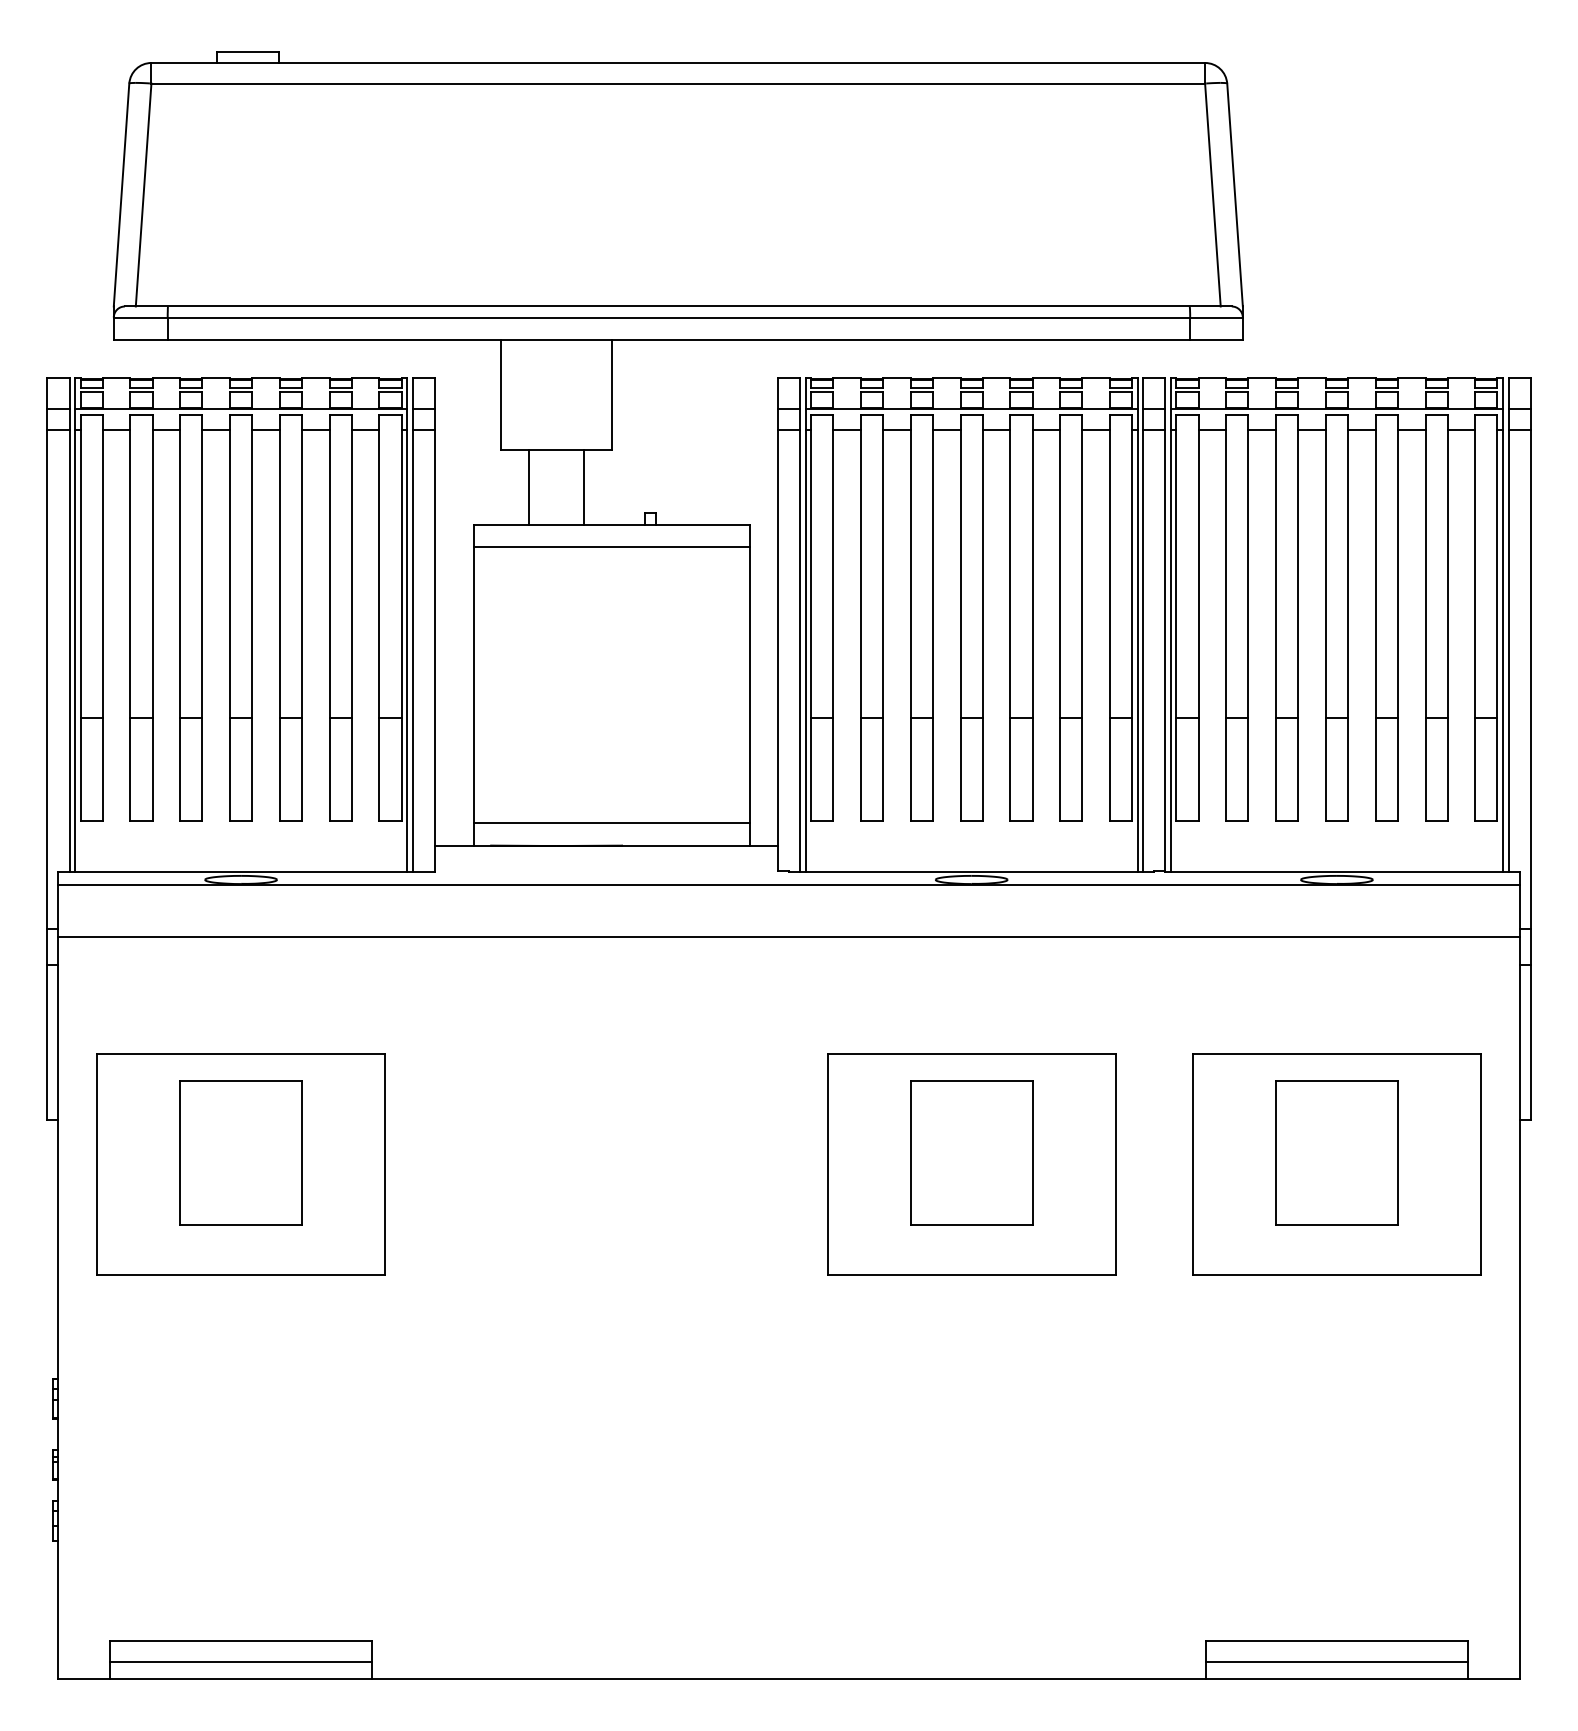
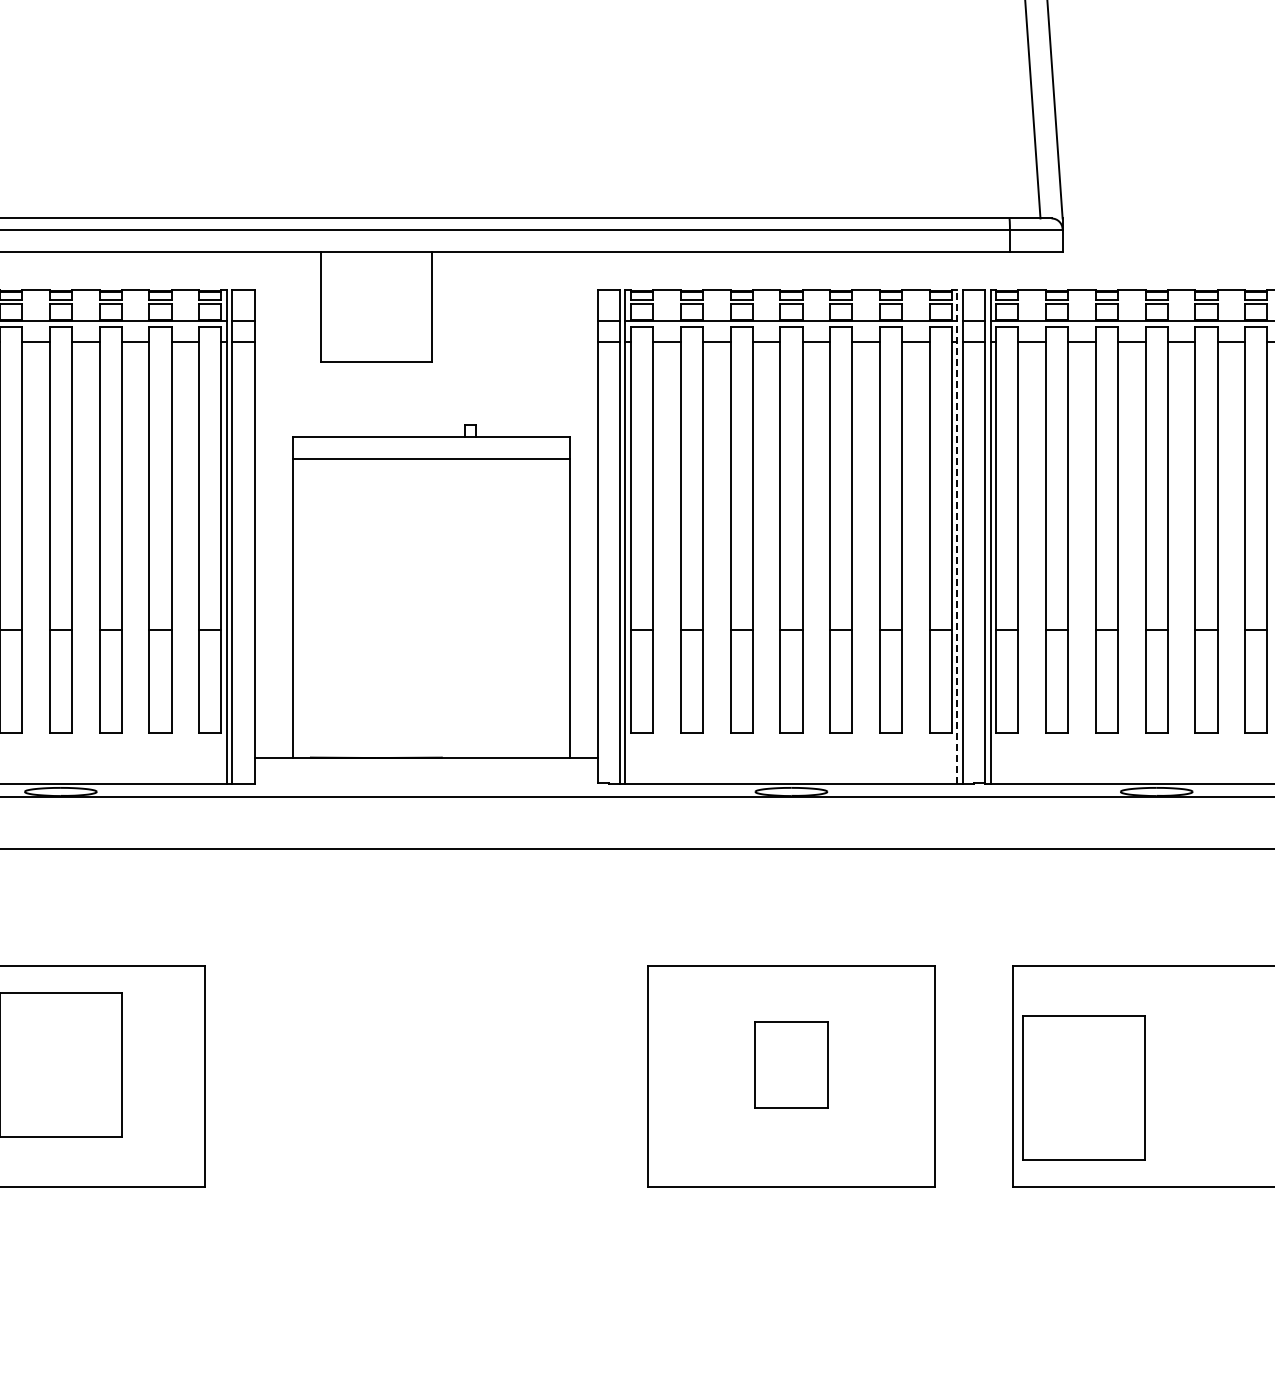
line: (528, 487) -> (348, 399), removed
line: (584, 487) -> (404, 399), removed
line: (1137, 625) -> (957, 537), solid -> dashed
line: (611, 823) -> (431, 735), removed
part: (971, 1152) -> (791, 1064), size x0.6
part: (1336, 1152) -> (1083, 1087), moved

